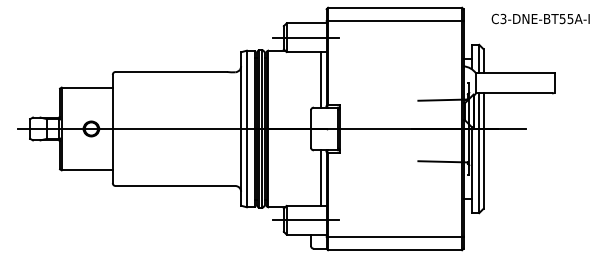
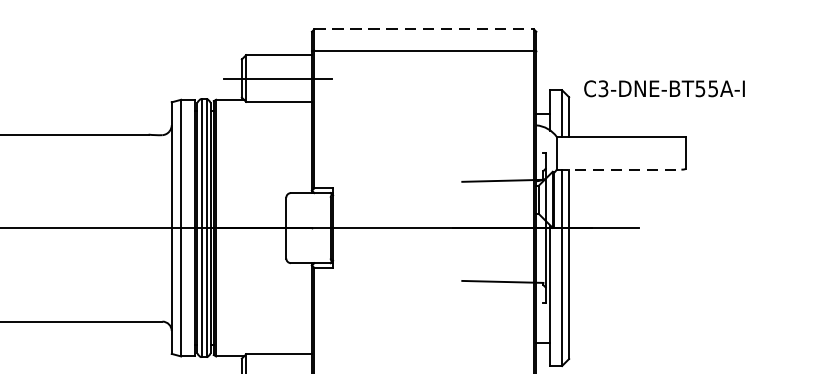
line: (395, 7) -> (424, 28), solid -> dashed
text: (540, 18) -> (664, 87), moved
line: (320, 79) -> (301, 146), removed
line: (514, 93) -> (619, 169), solid -> dashed
line: (320, 177) -> (301, 307), removed

